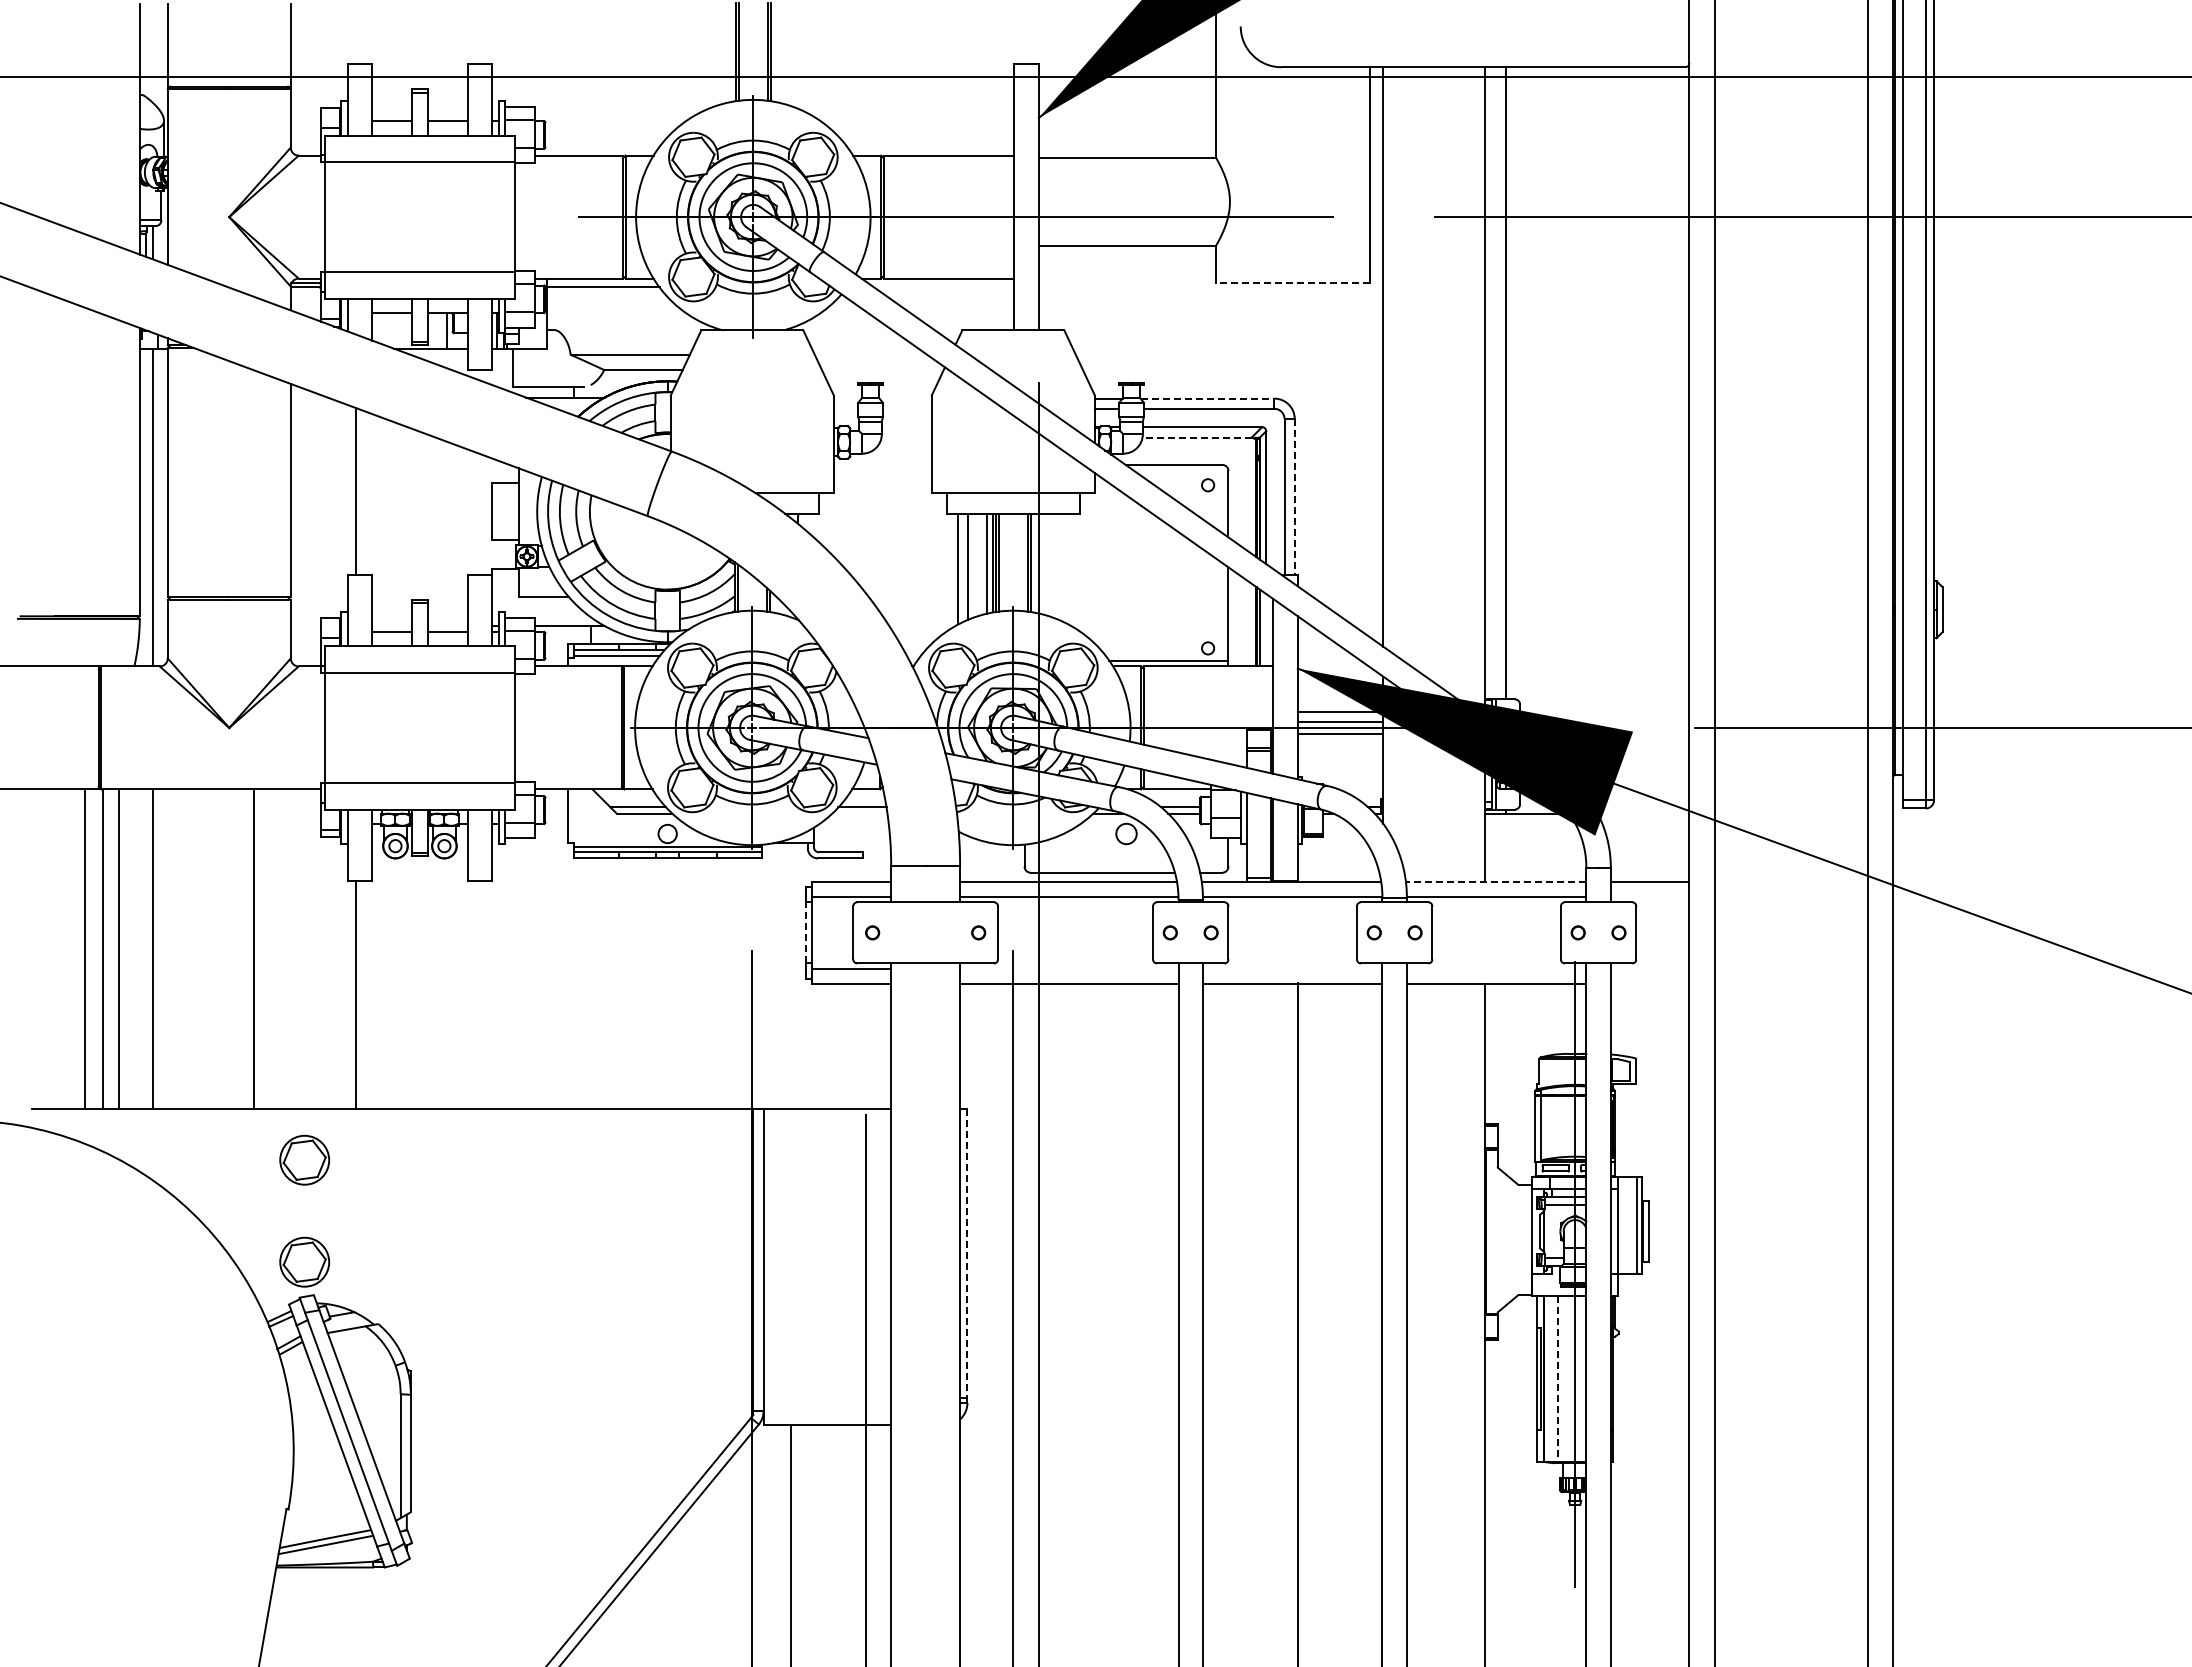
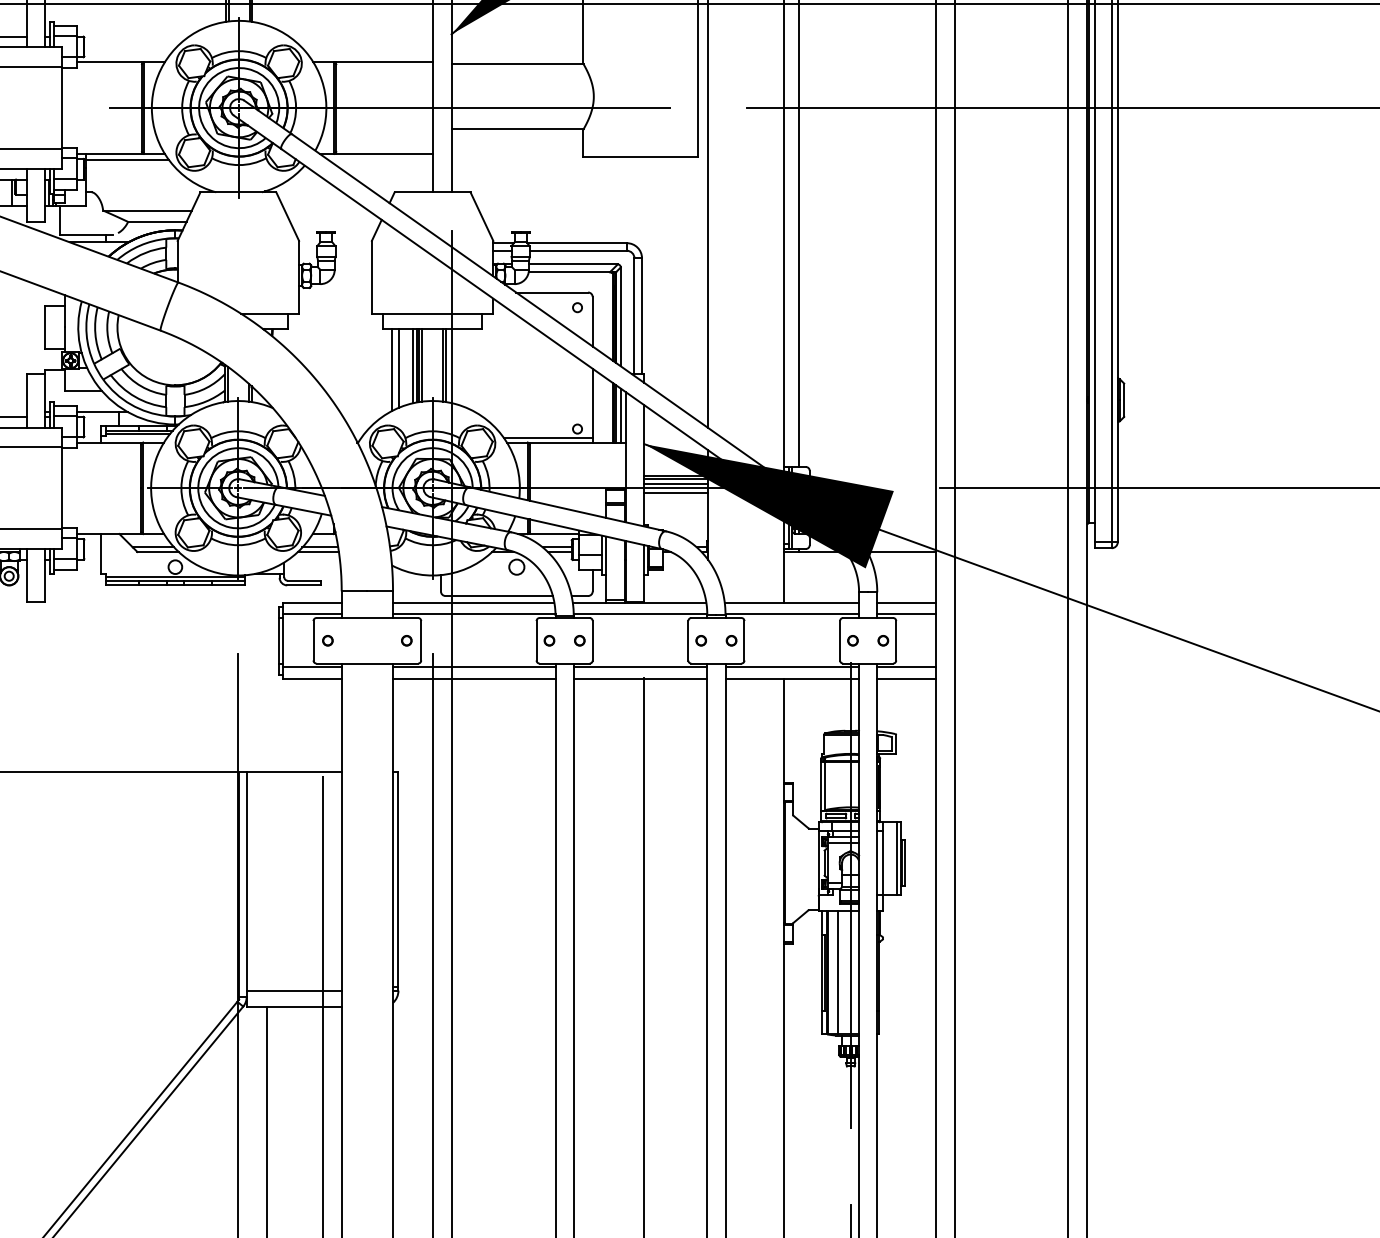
line: (1292, 283) -> (640, 157), dashed -> solid
line: (1207, 398) -> (577, 243), dashed -> solid
line: (1197, 437) -> (569, 272), dashed -> solid
line: (1294, 497) -> (641, 316), dashed -> solid
line: (1266, 630) -> (621, 415), added
line: (1340, 715) -> (676, 479), added
line: (859, 813) -> (318, 551), added
line: (1643, 813) -> (901, 551), added
line: (1495, 881) -> (791, 602), dashed -> solid
line: (1649, 897) -> (906, 614), added
line: (806, 932) -> (278, 640), dashed -> solid
line: (1069, 968) -> (474, 667), added
line: (1292, 968) -> (640, 667), added
line: (1496, 968) -> (792, 667), added
line: (1649, 968) -> (906, 667), added
line: (1649, 983) -> (906, 678), added
line: (967, 1254) -> (398, 880), dashed -> solid
line: (1557, 1378) -> (837, 972), dashed -> solid
line: (827, 1402) -> (294, 990), added

